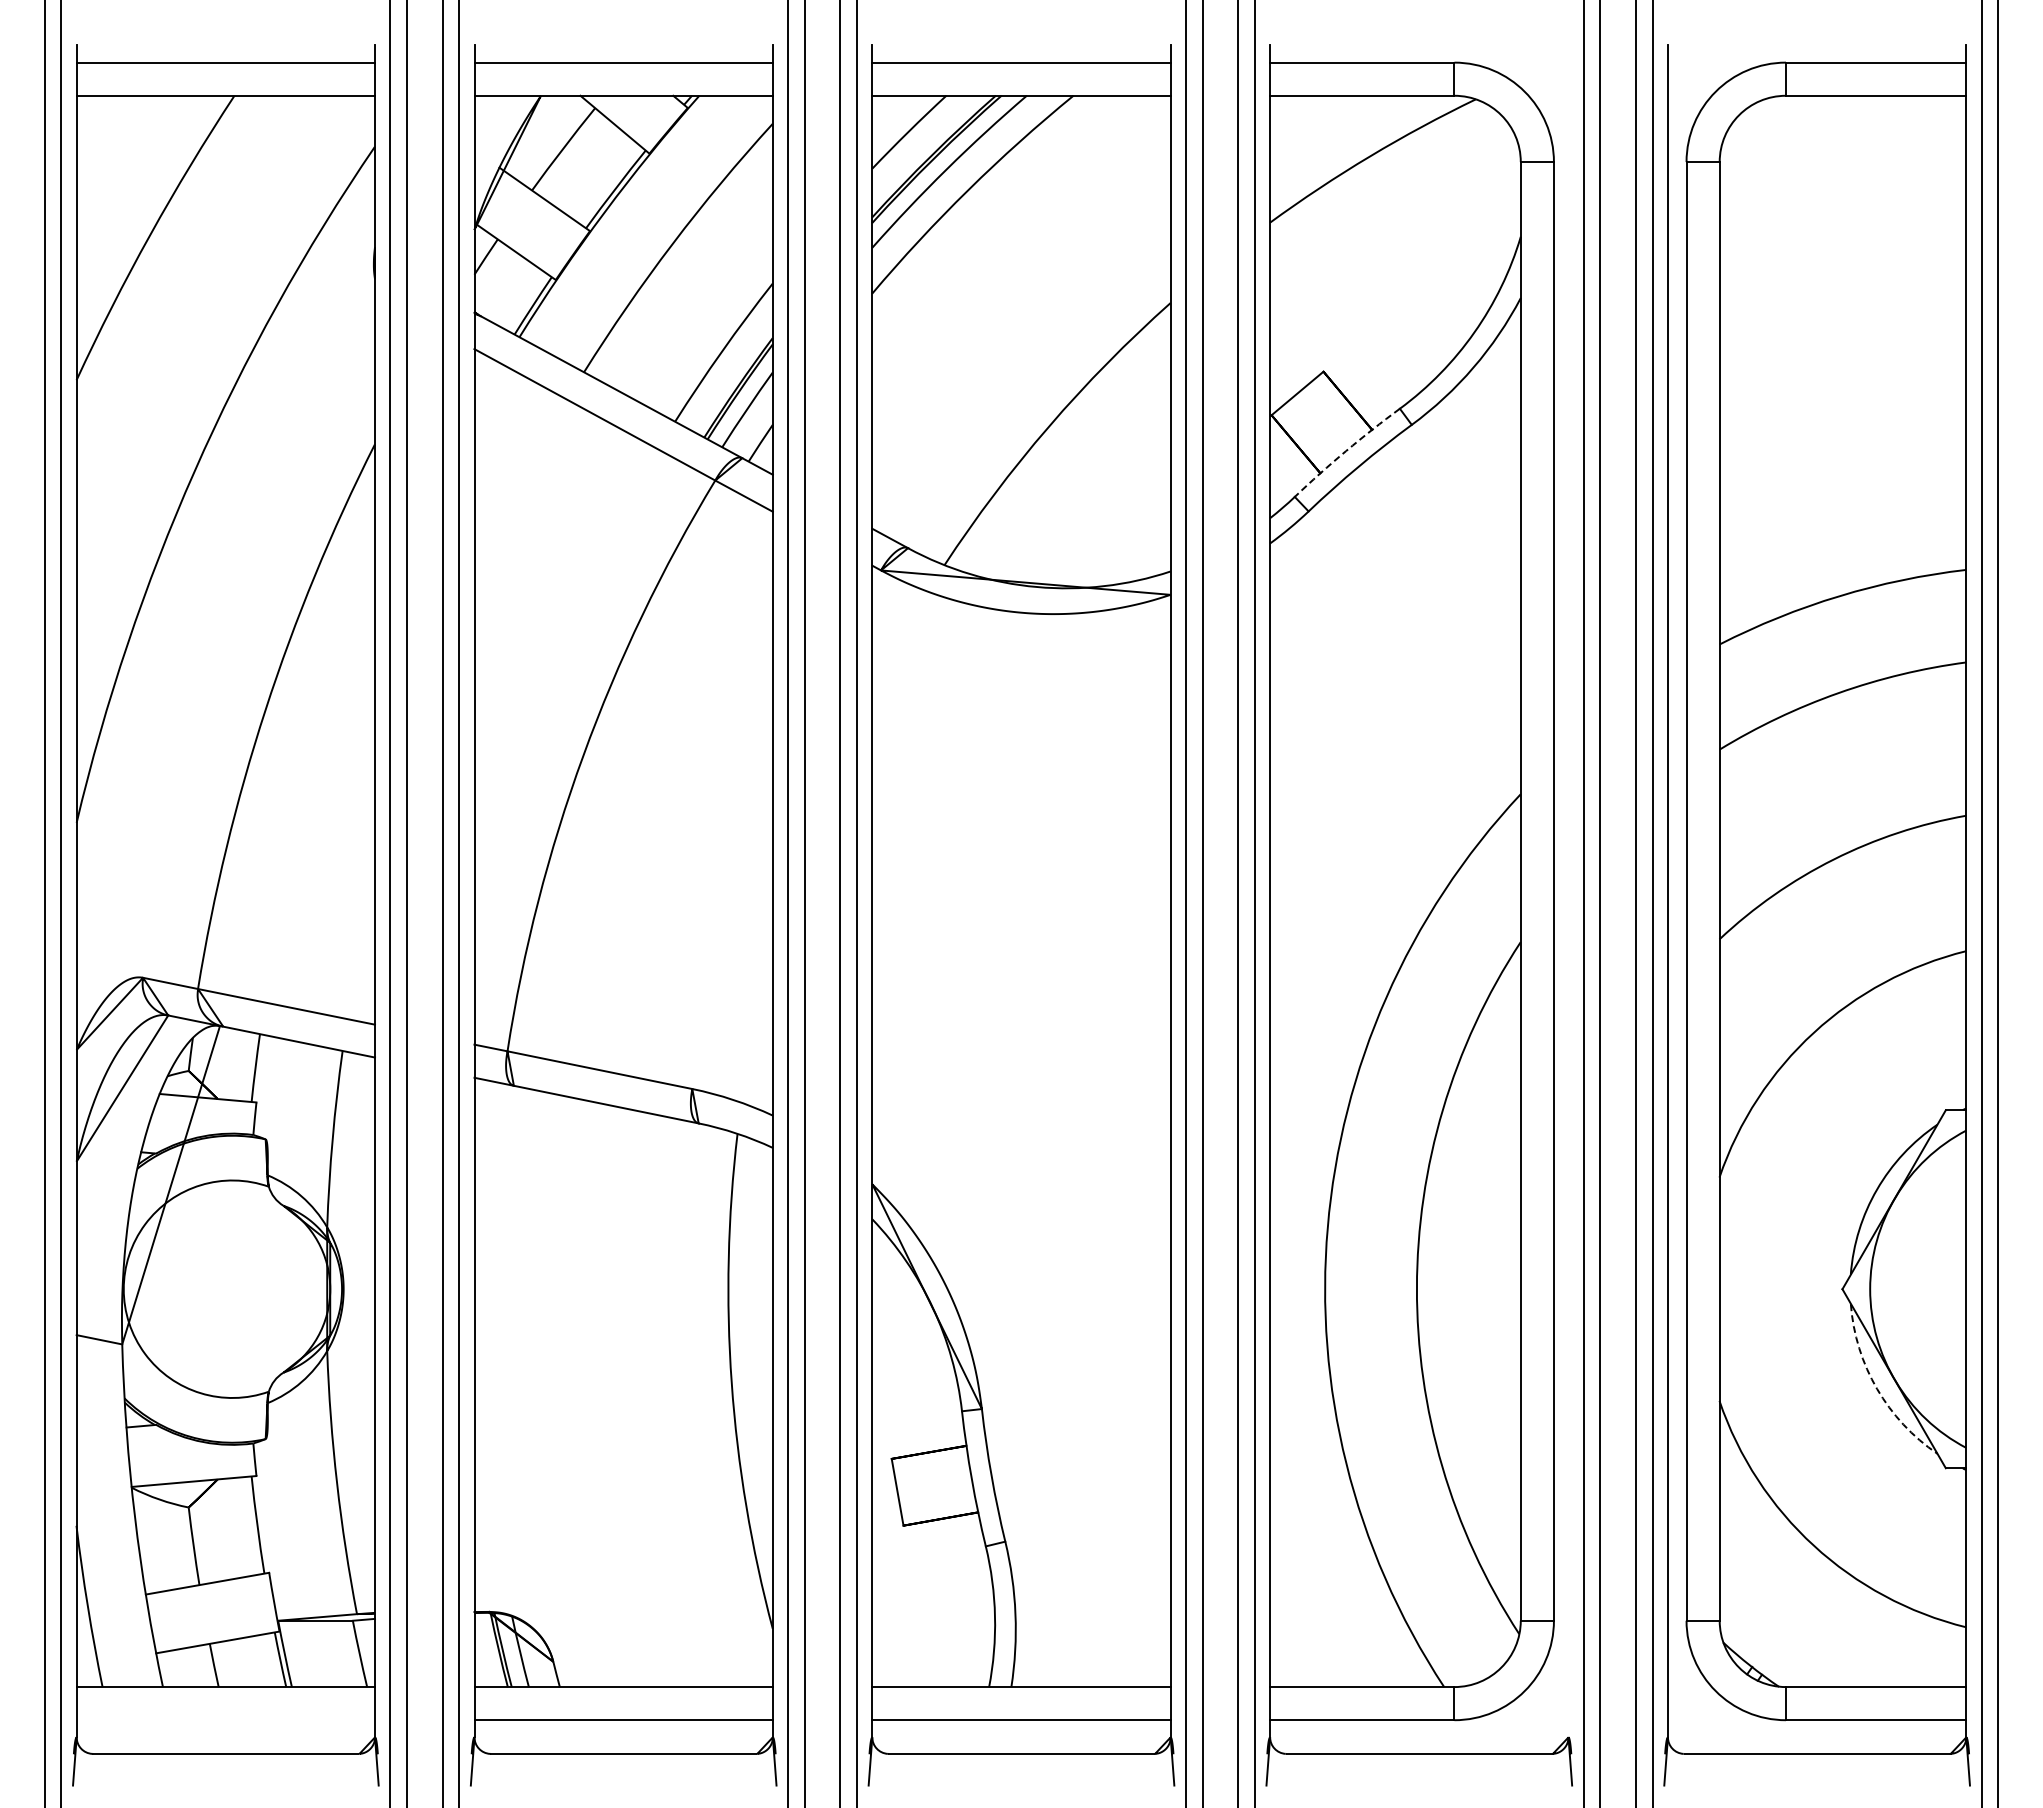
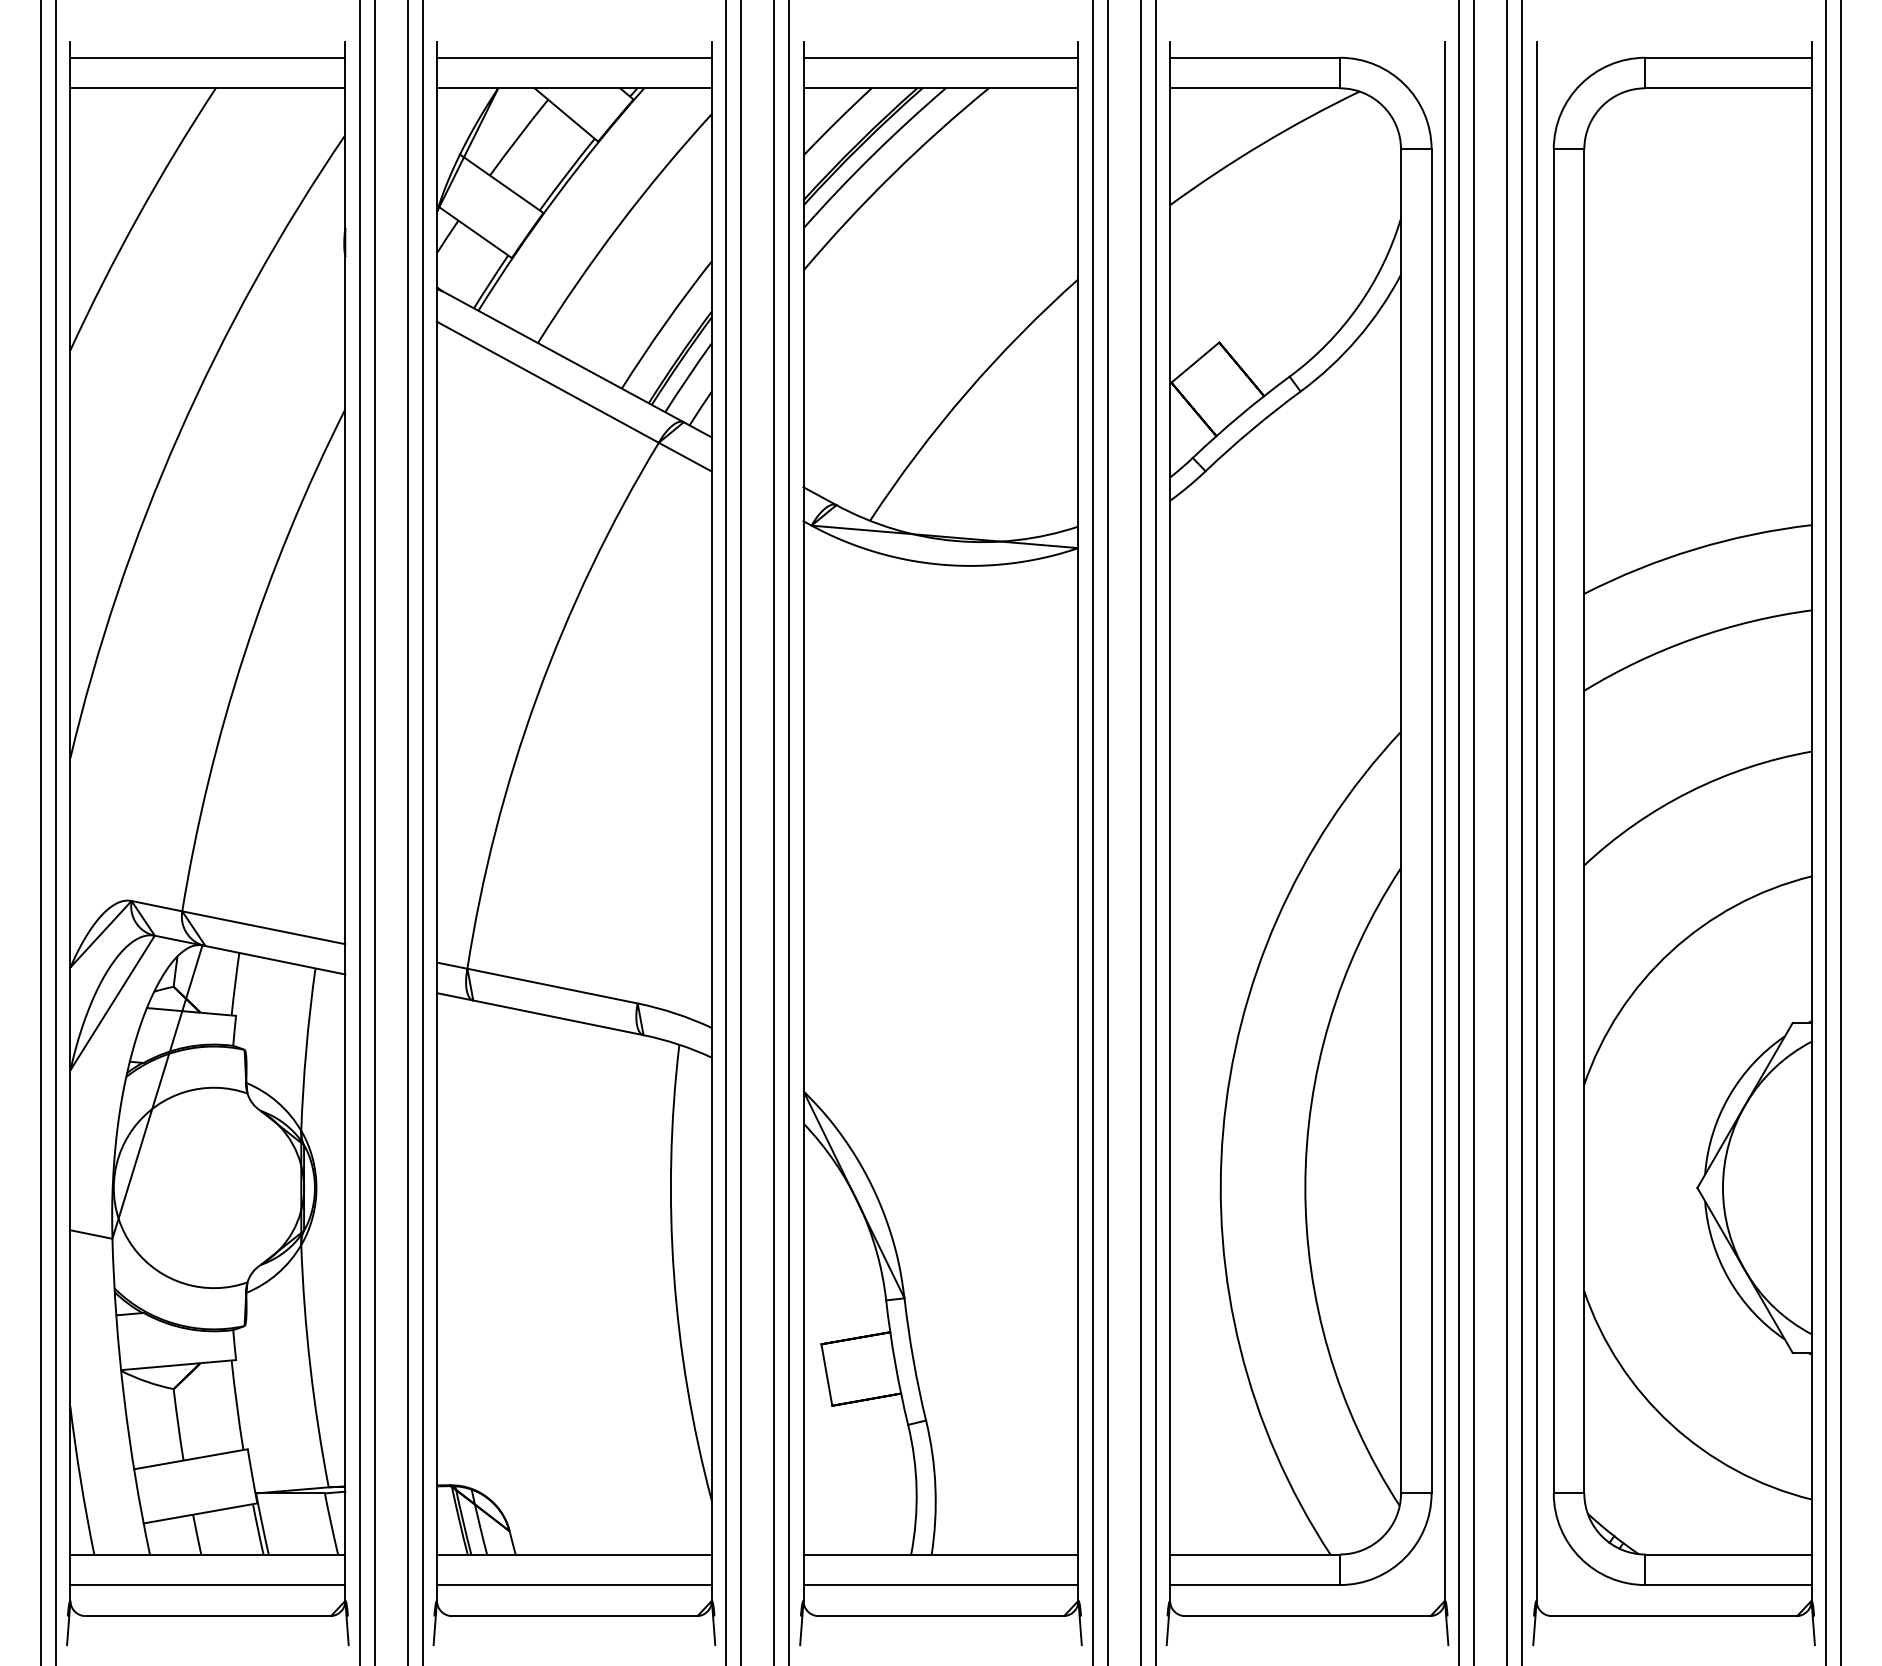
arc: (1345, 451) -> (1239, 416), dashed -> solid
line: (1568, 891) -> (1445, 821), added
arc: (1877, 1388) -> (1729, 1279), dashed -> solid
line: (225, 1720) -> (207, 1585), added

